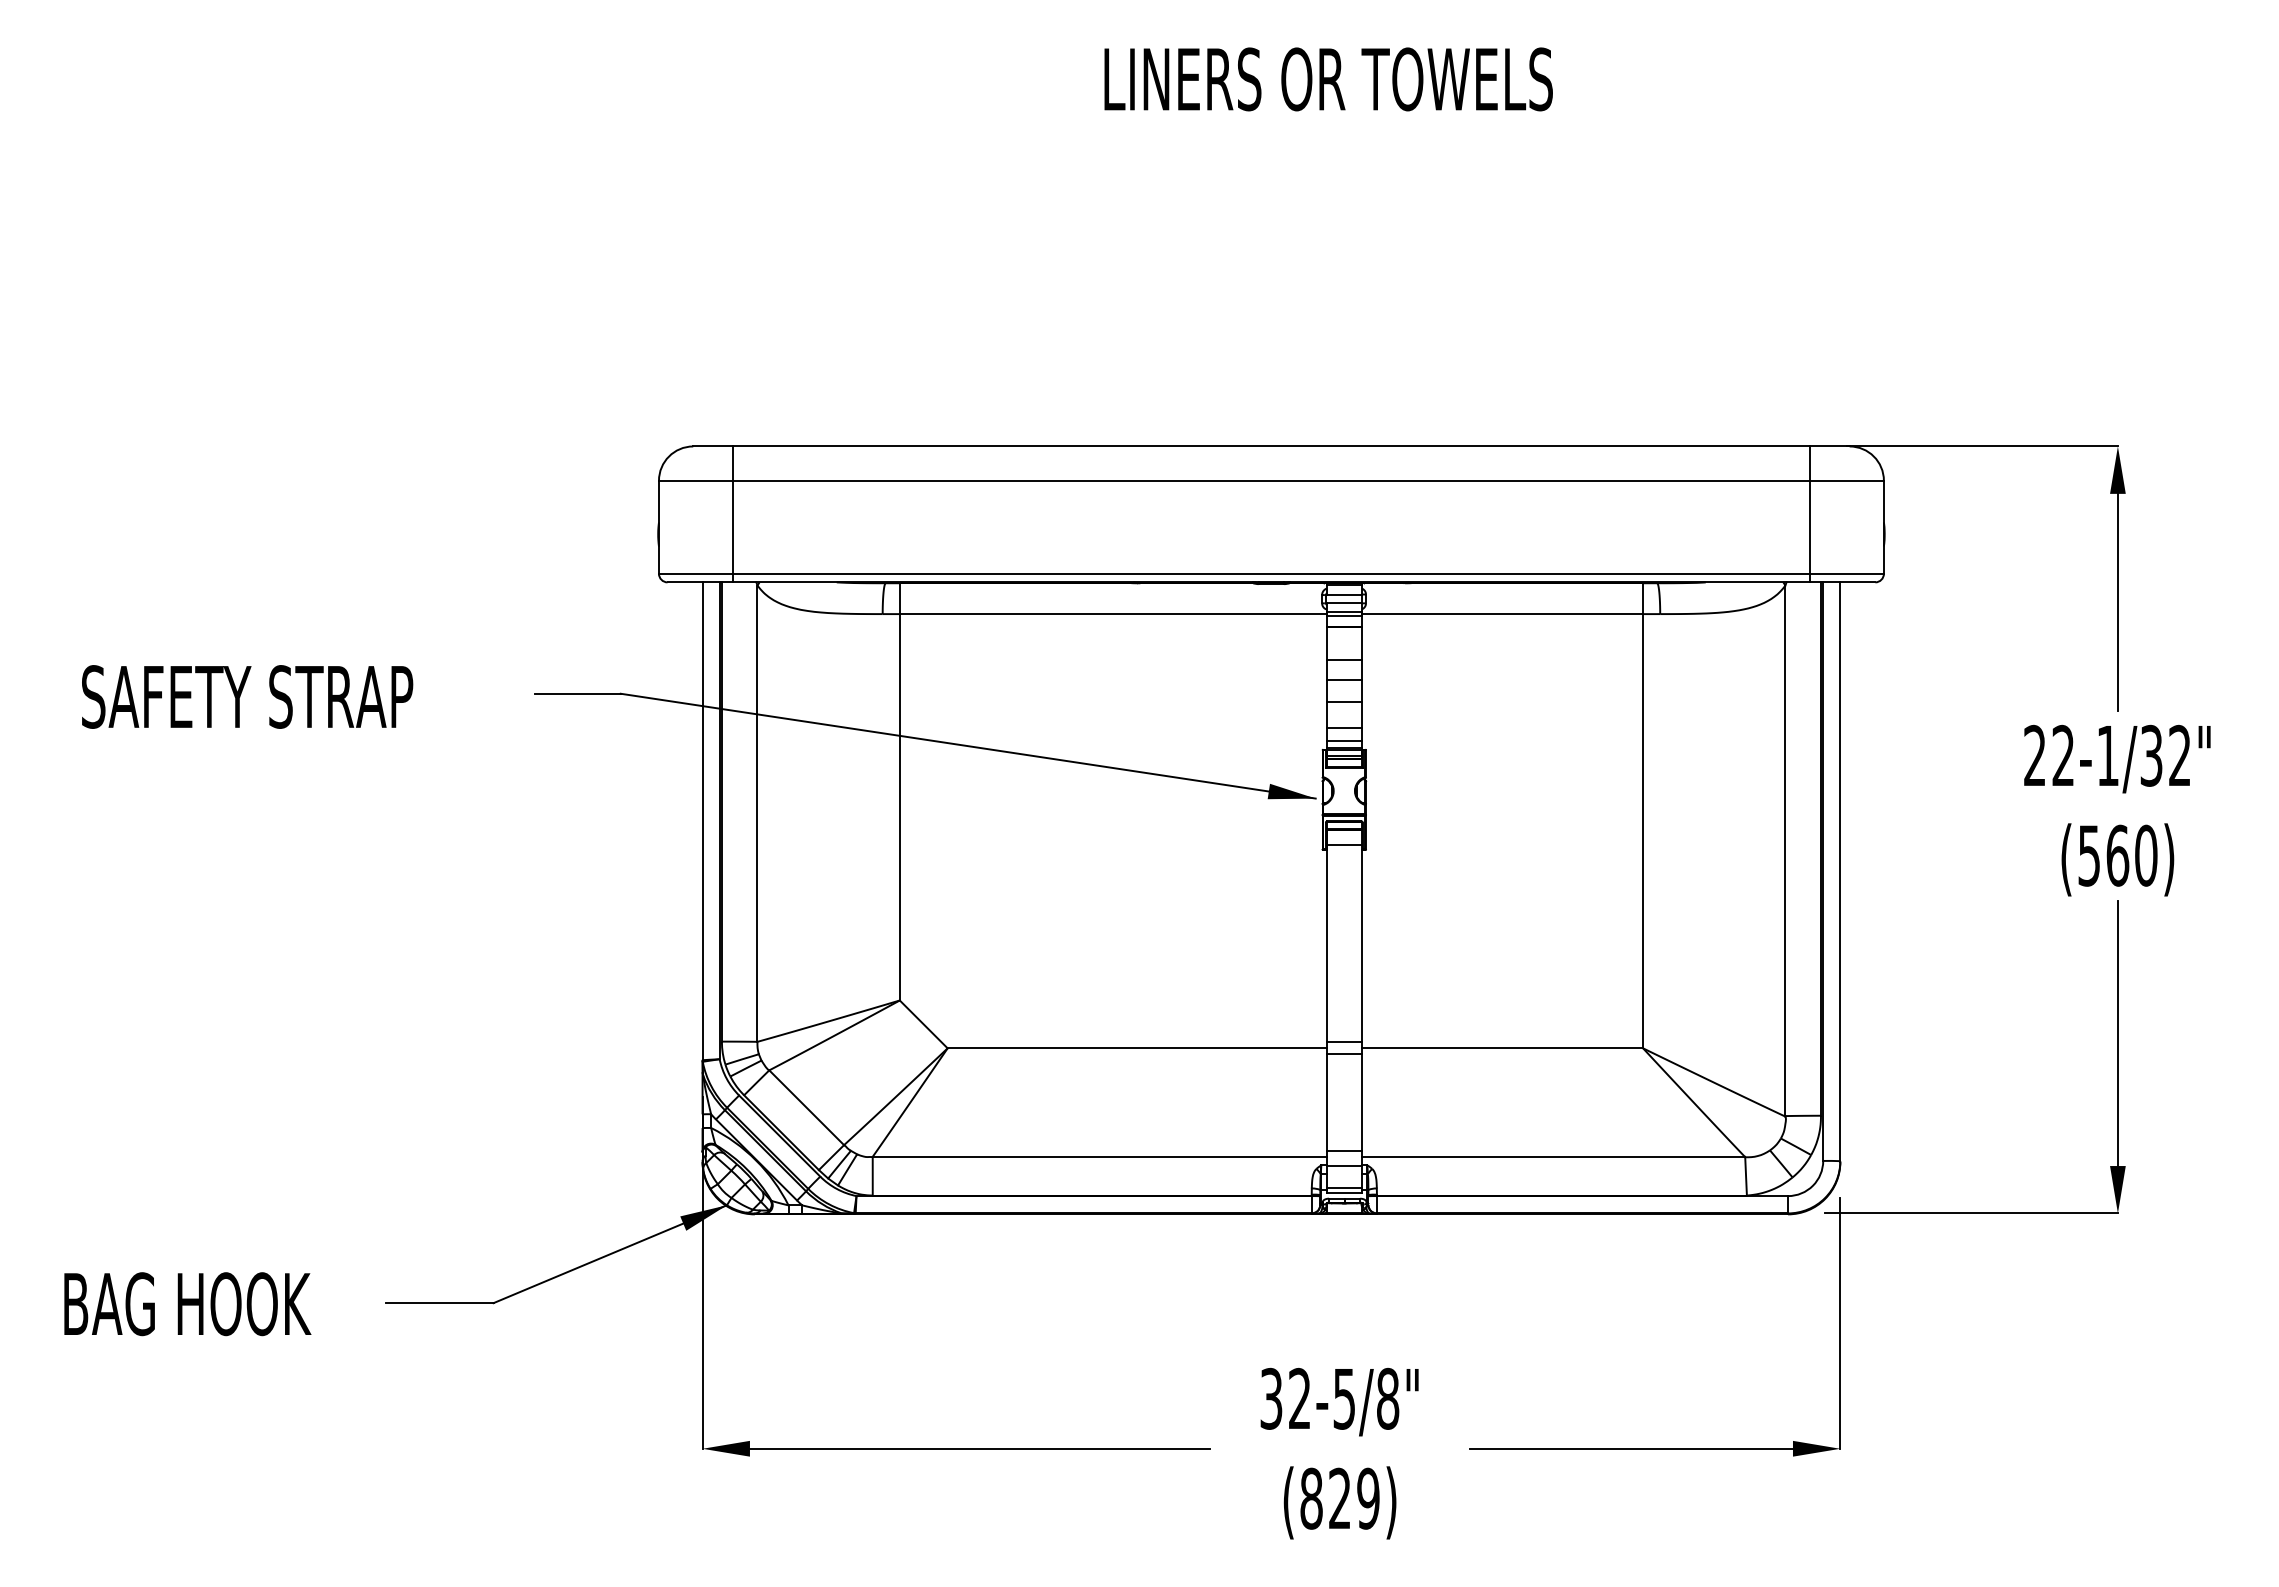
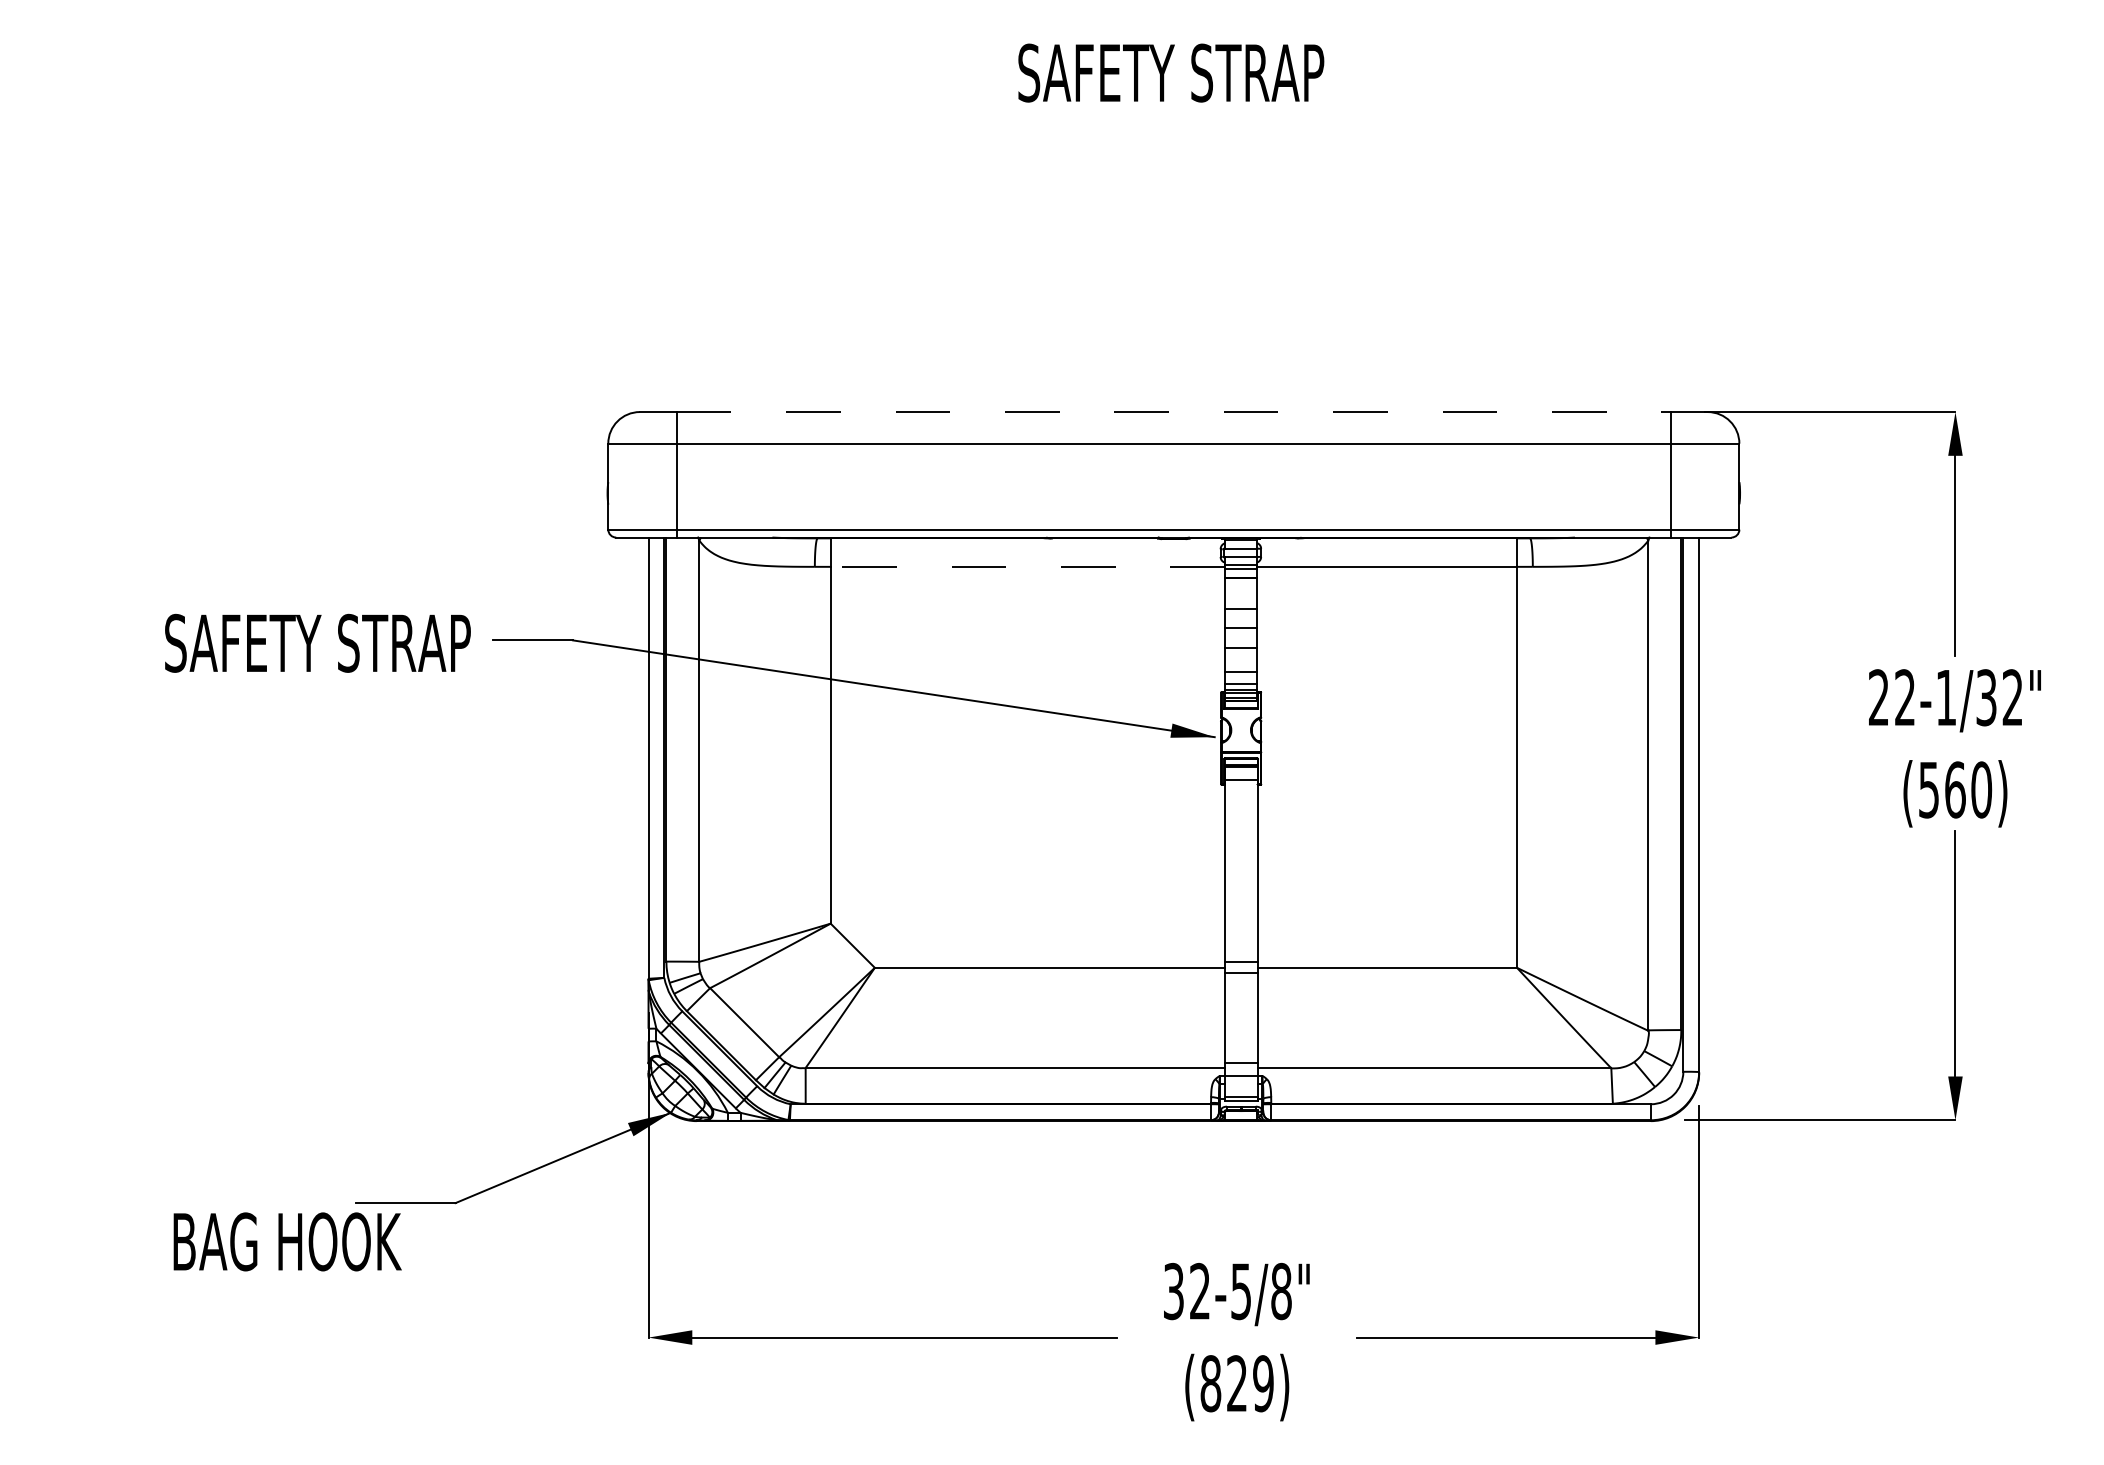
text: (1327, 79) -> (1225, 73), LINERS OR TOWELS -> SAFETY STRAP
line: (1271, 446) -> (1173, 412), solid -> dashed
line: (1113, 614) -> (1027, 567), solid -> dashed
text: (247, 696) -> (317, 642), moved
text: (187, 1304) -> (287, 1242), moved

